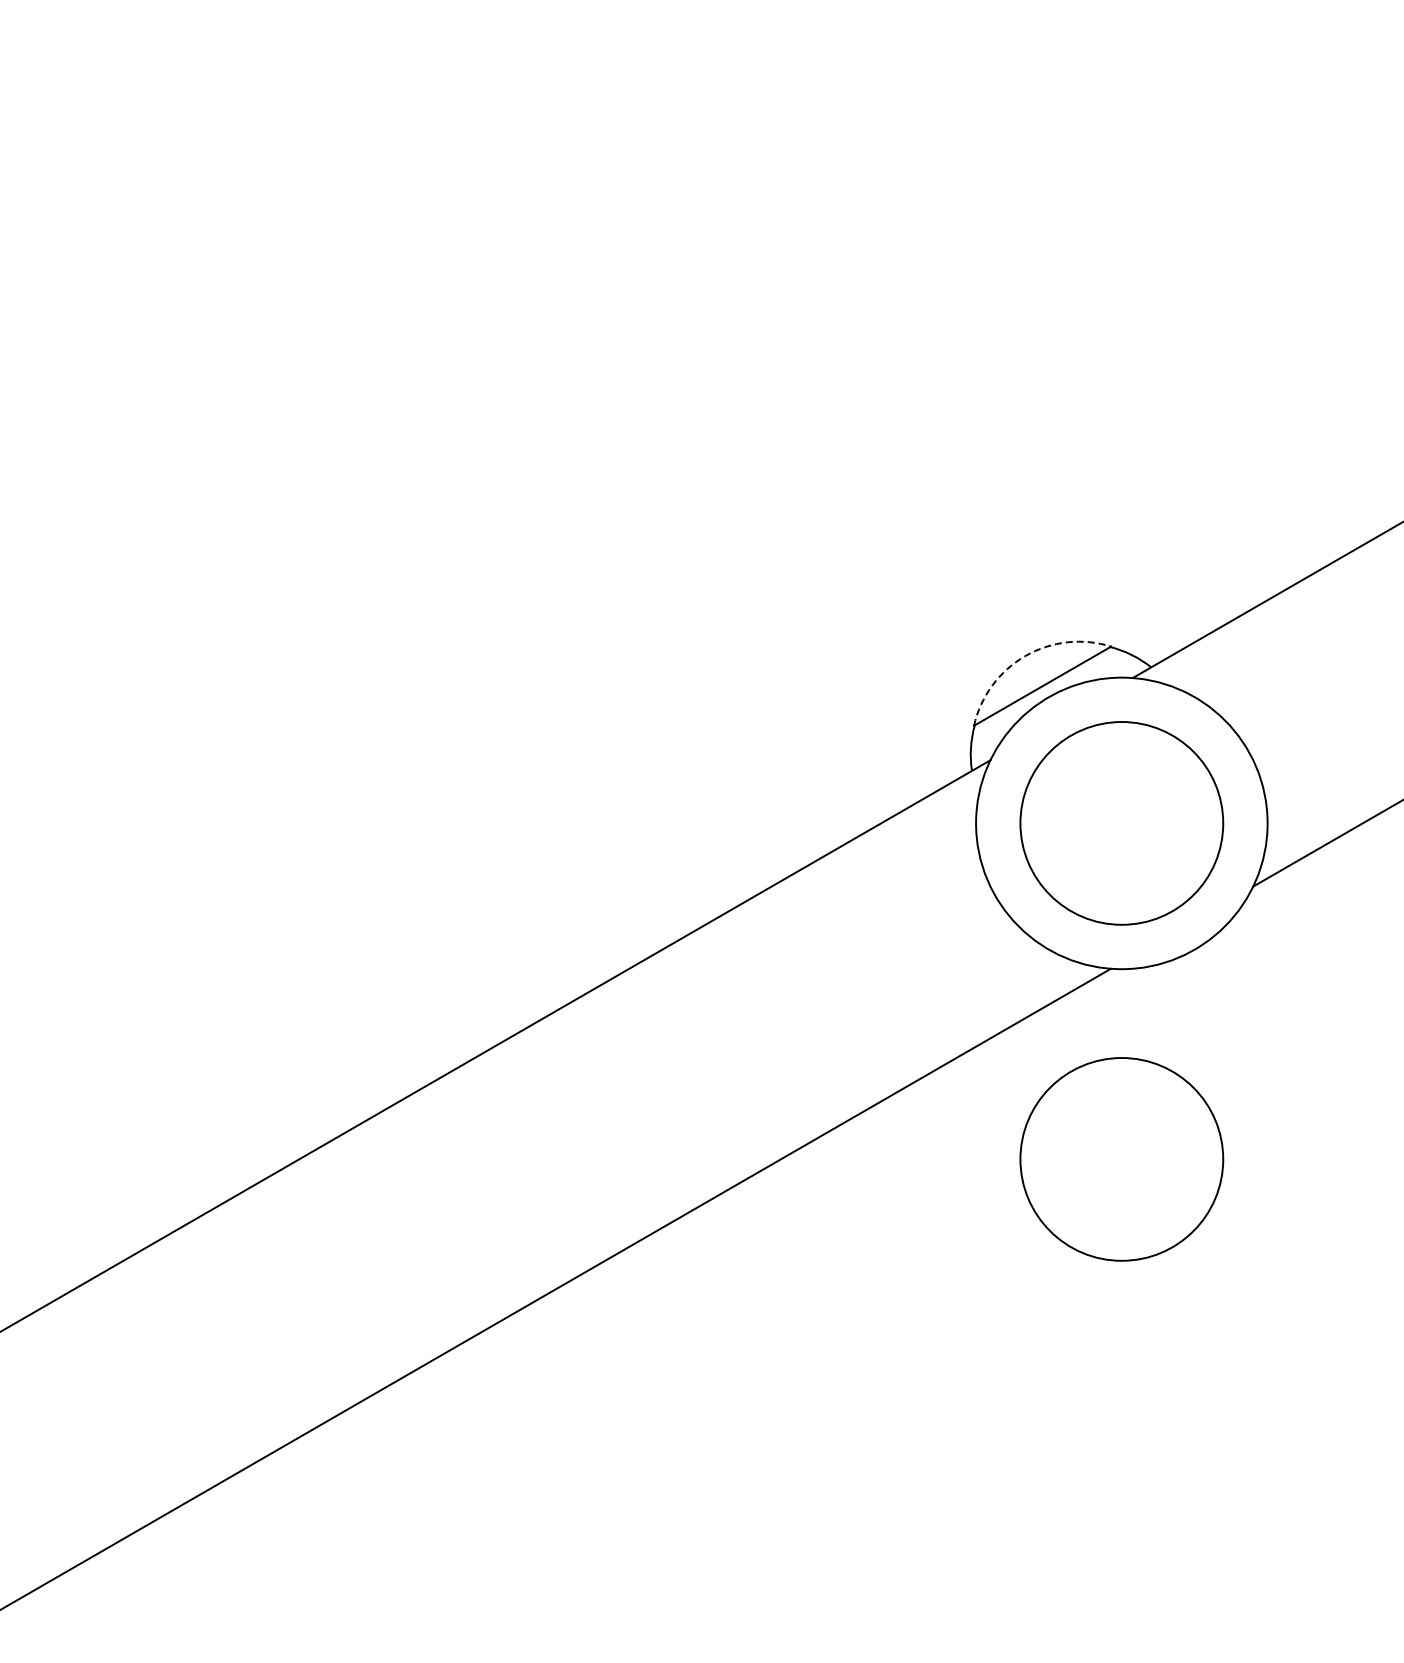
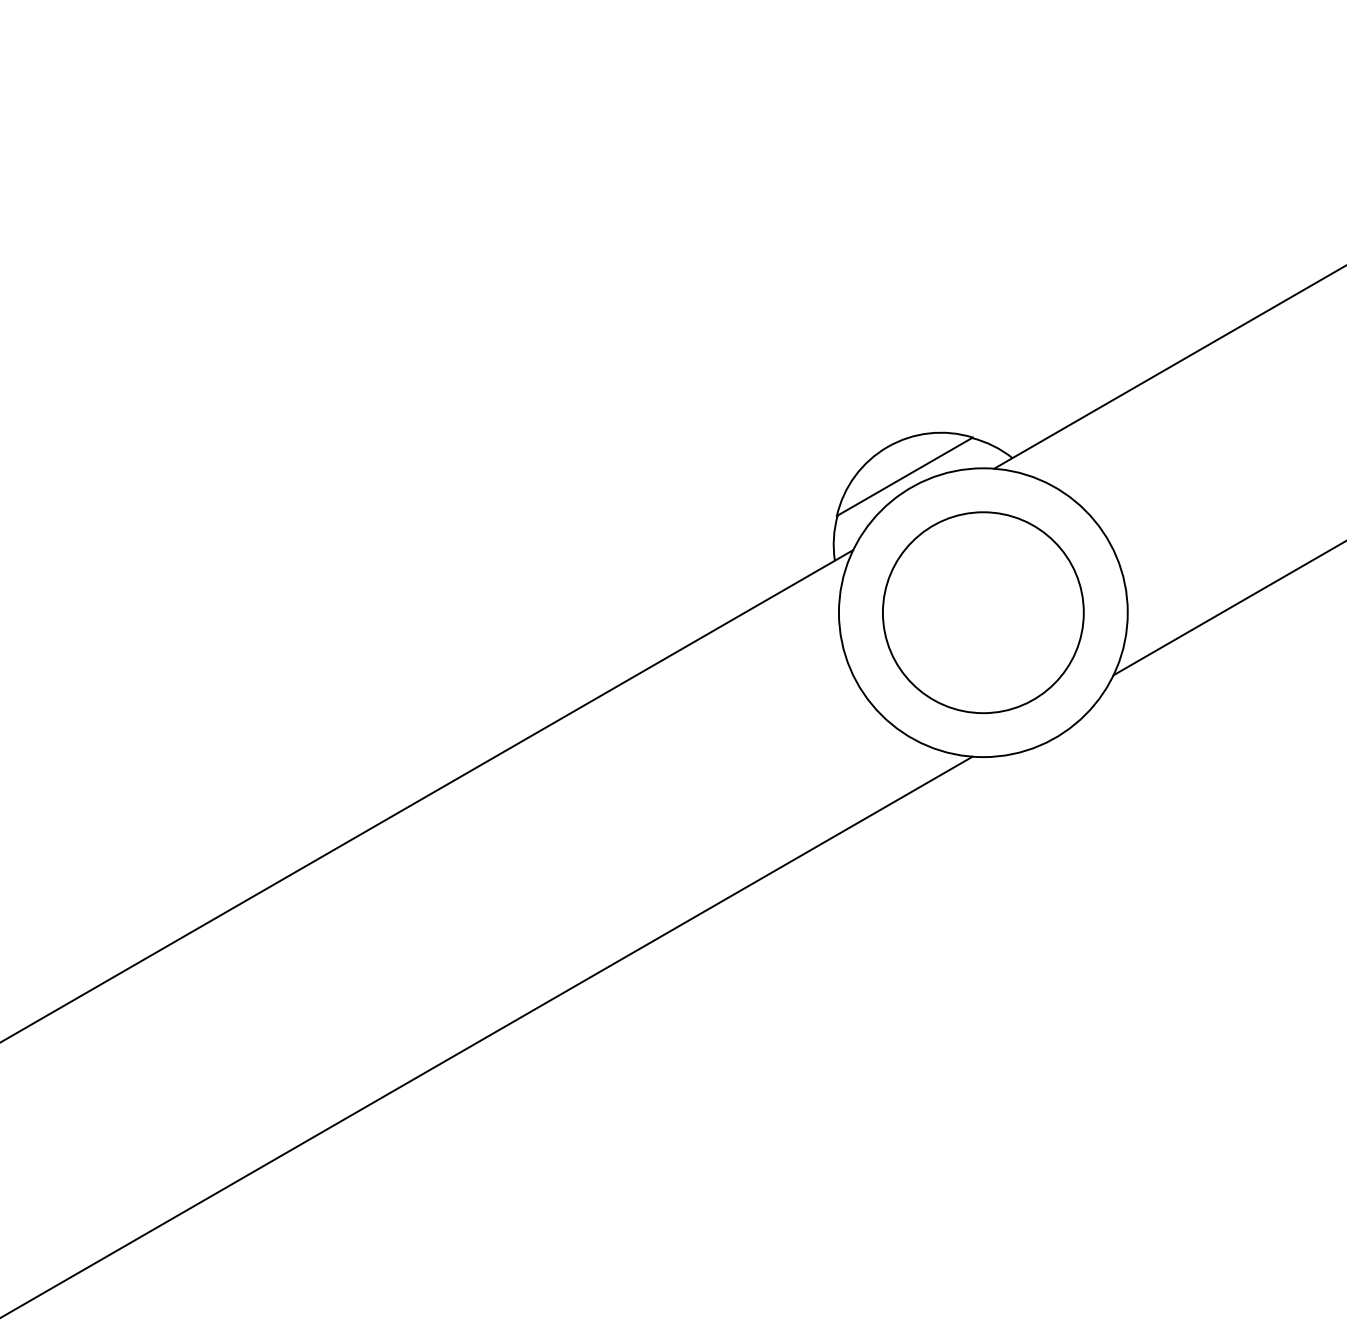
arc: (1025, 656) -> (887, 447), dashed -> solid
circle: (1121, 1159) -> (983, 945), removed

